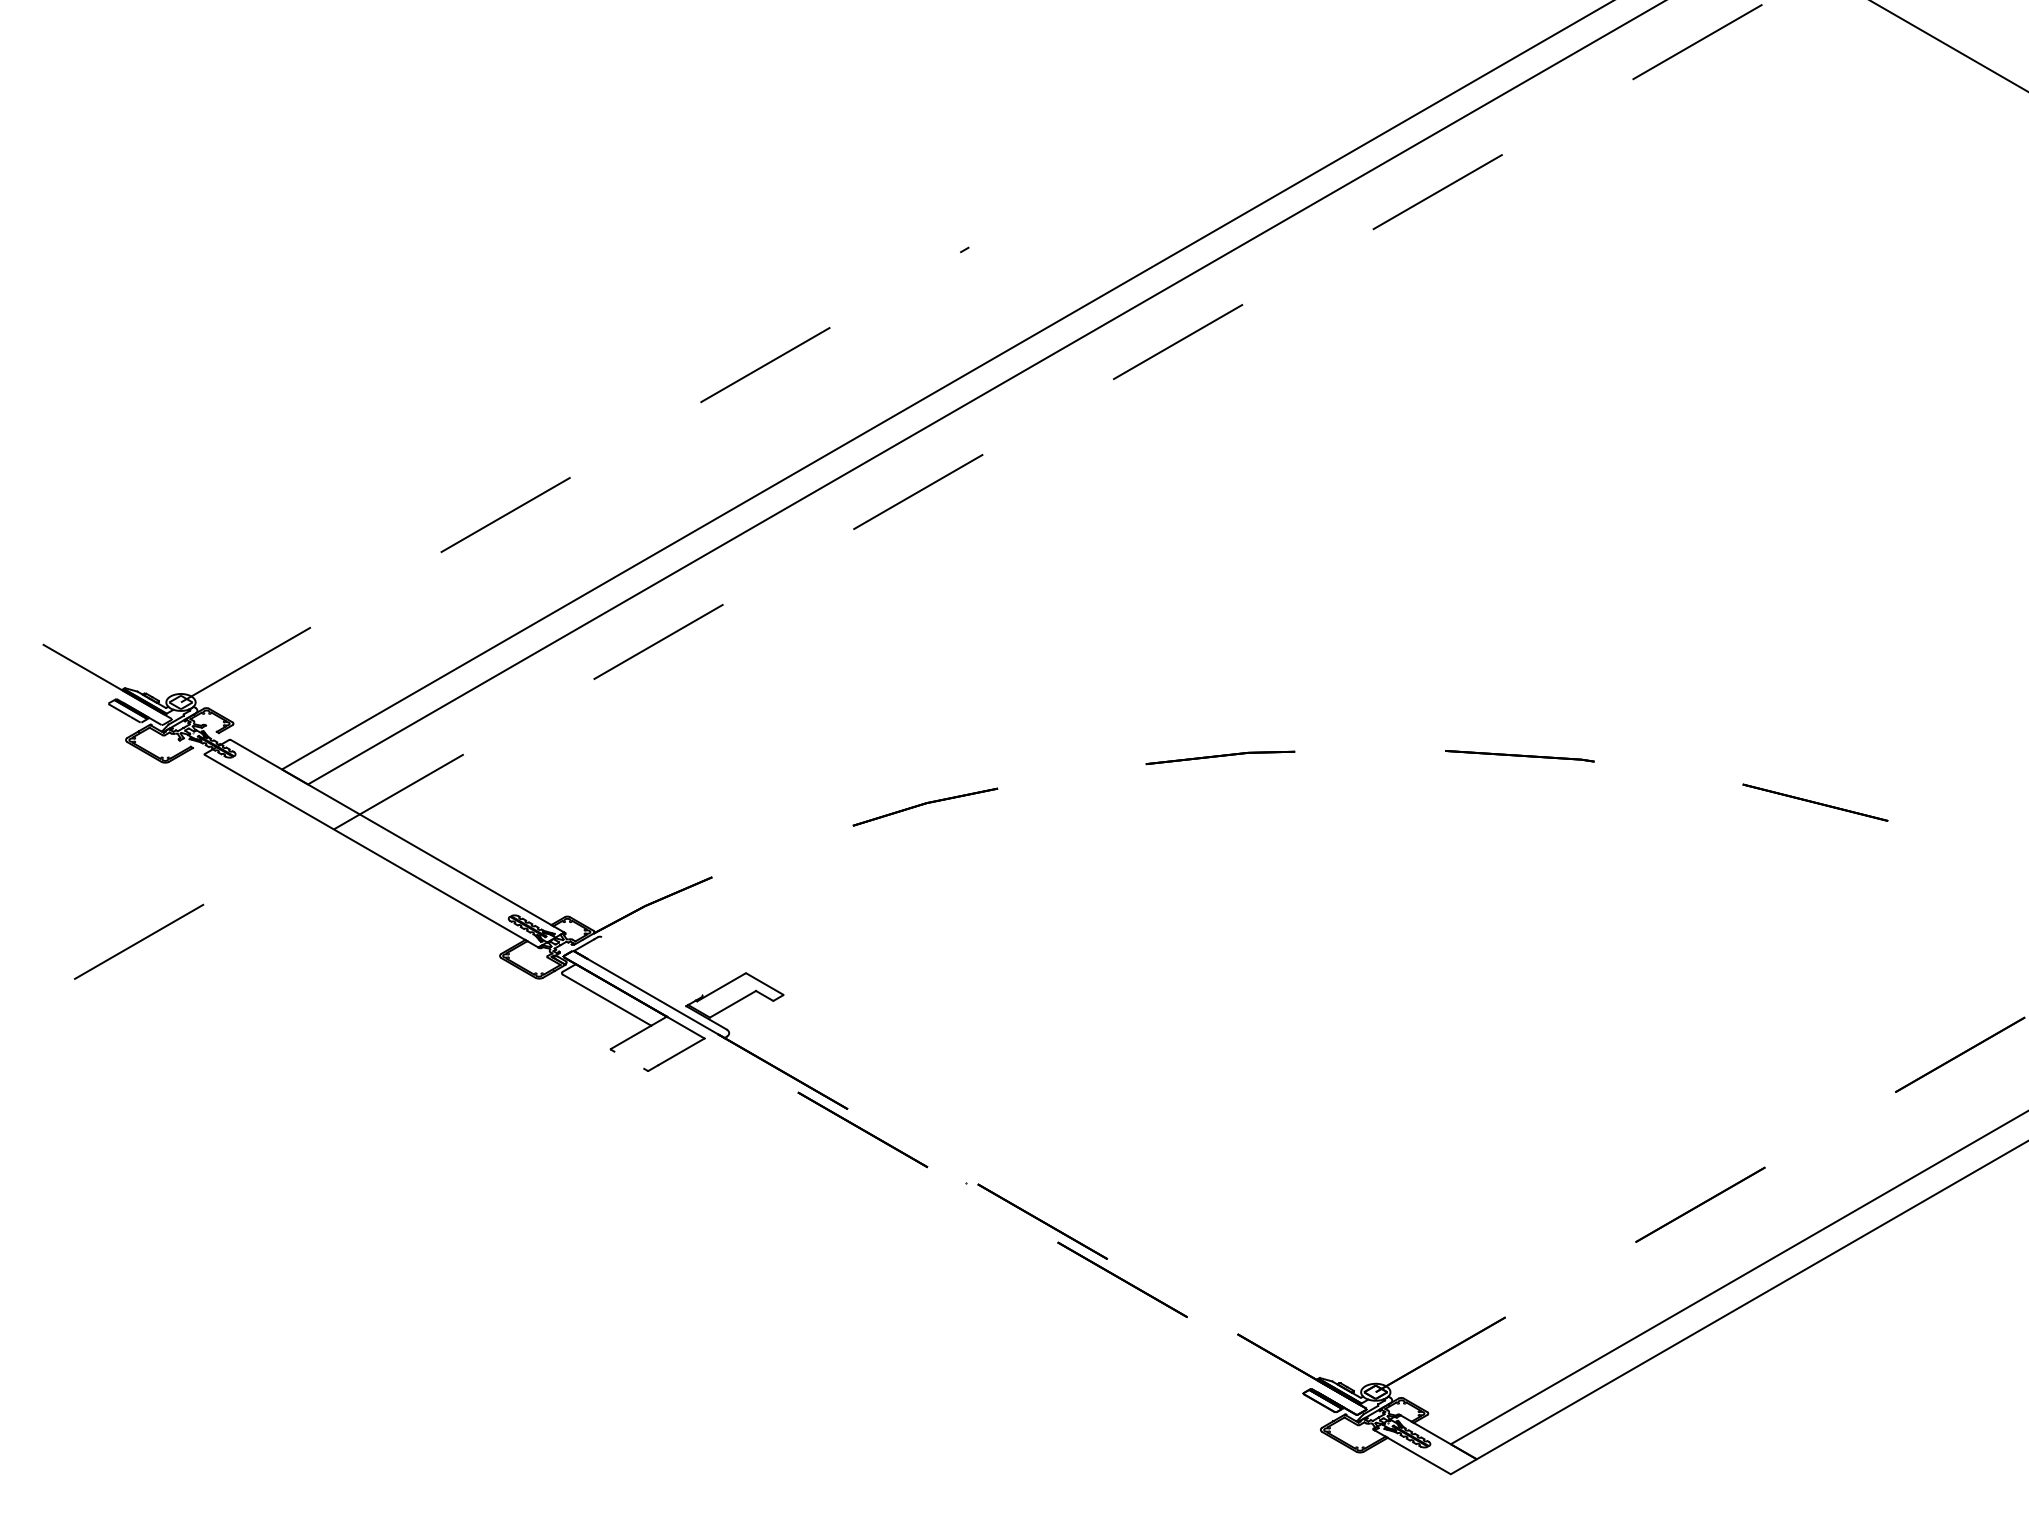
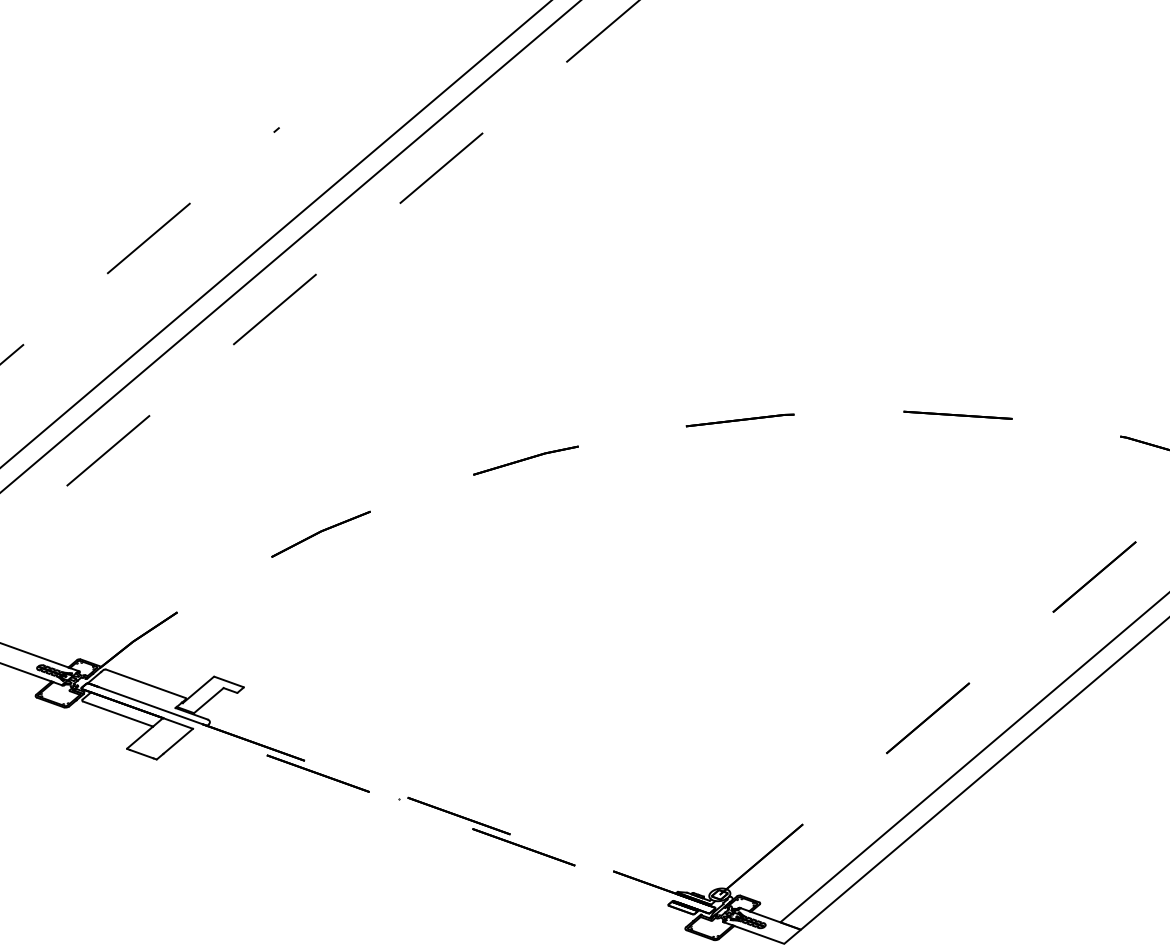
line: (651, 965) -> (145, 683), added
line: (629, 1059) -> (141, 753), added

